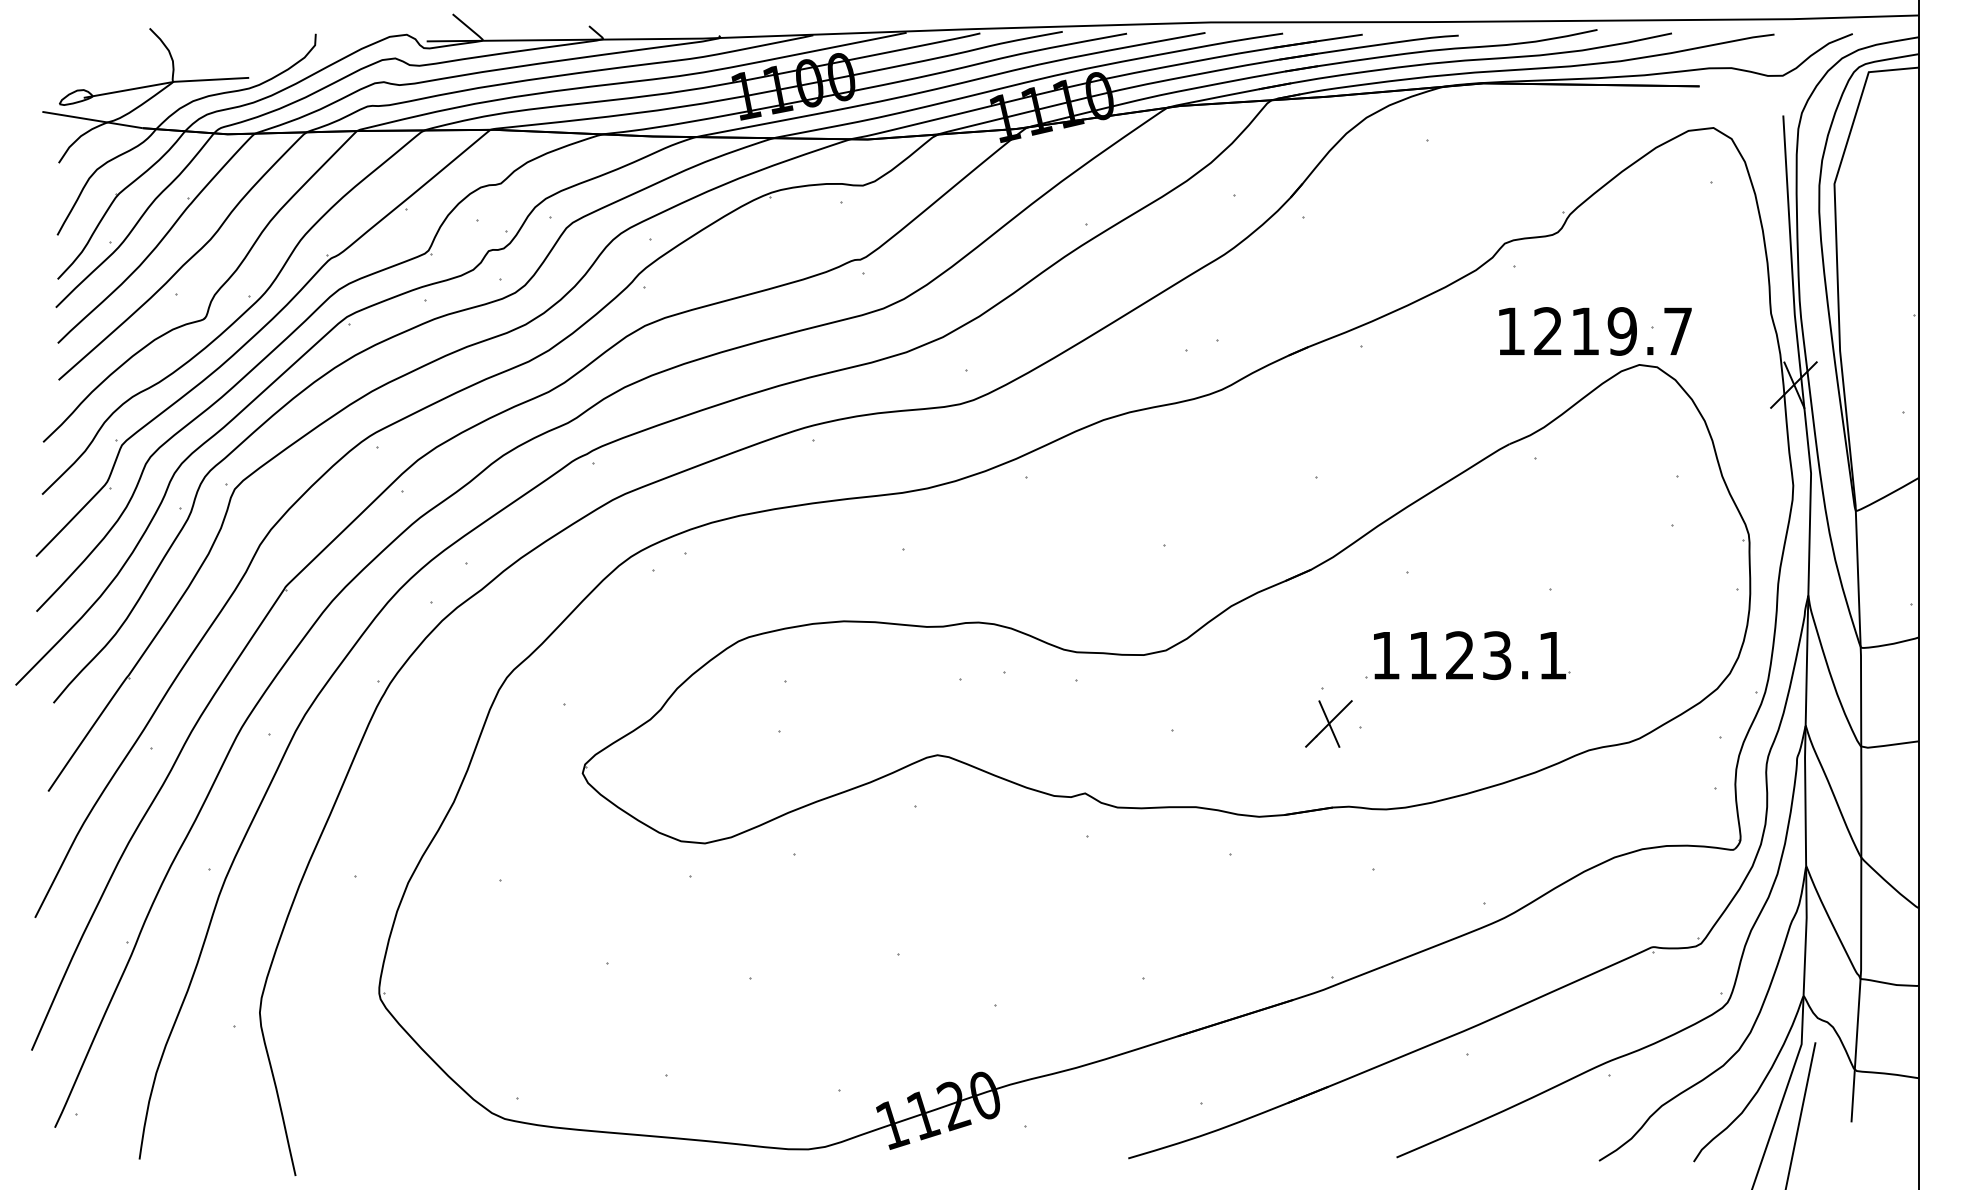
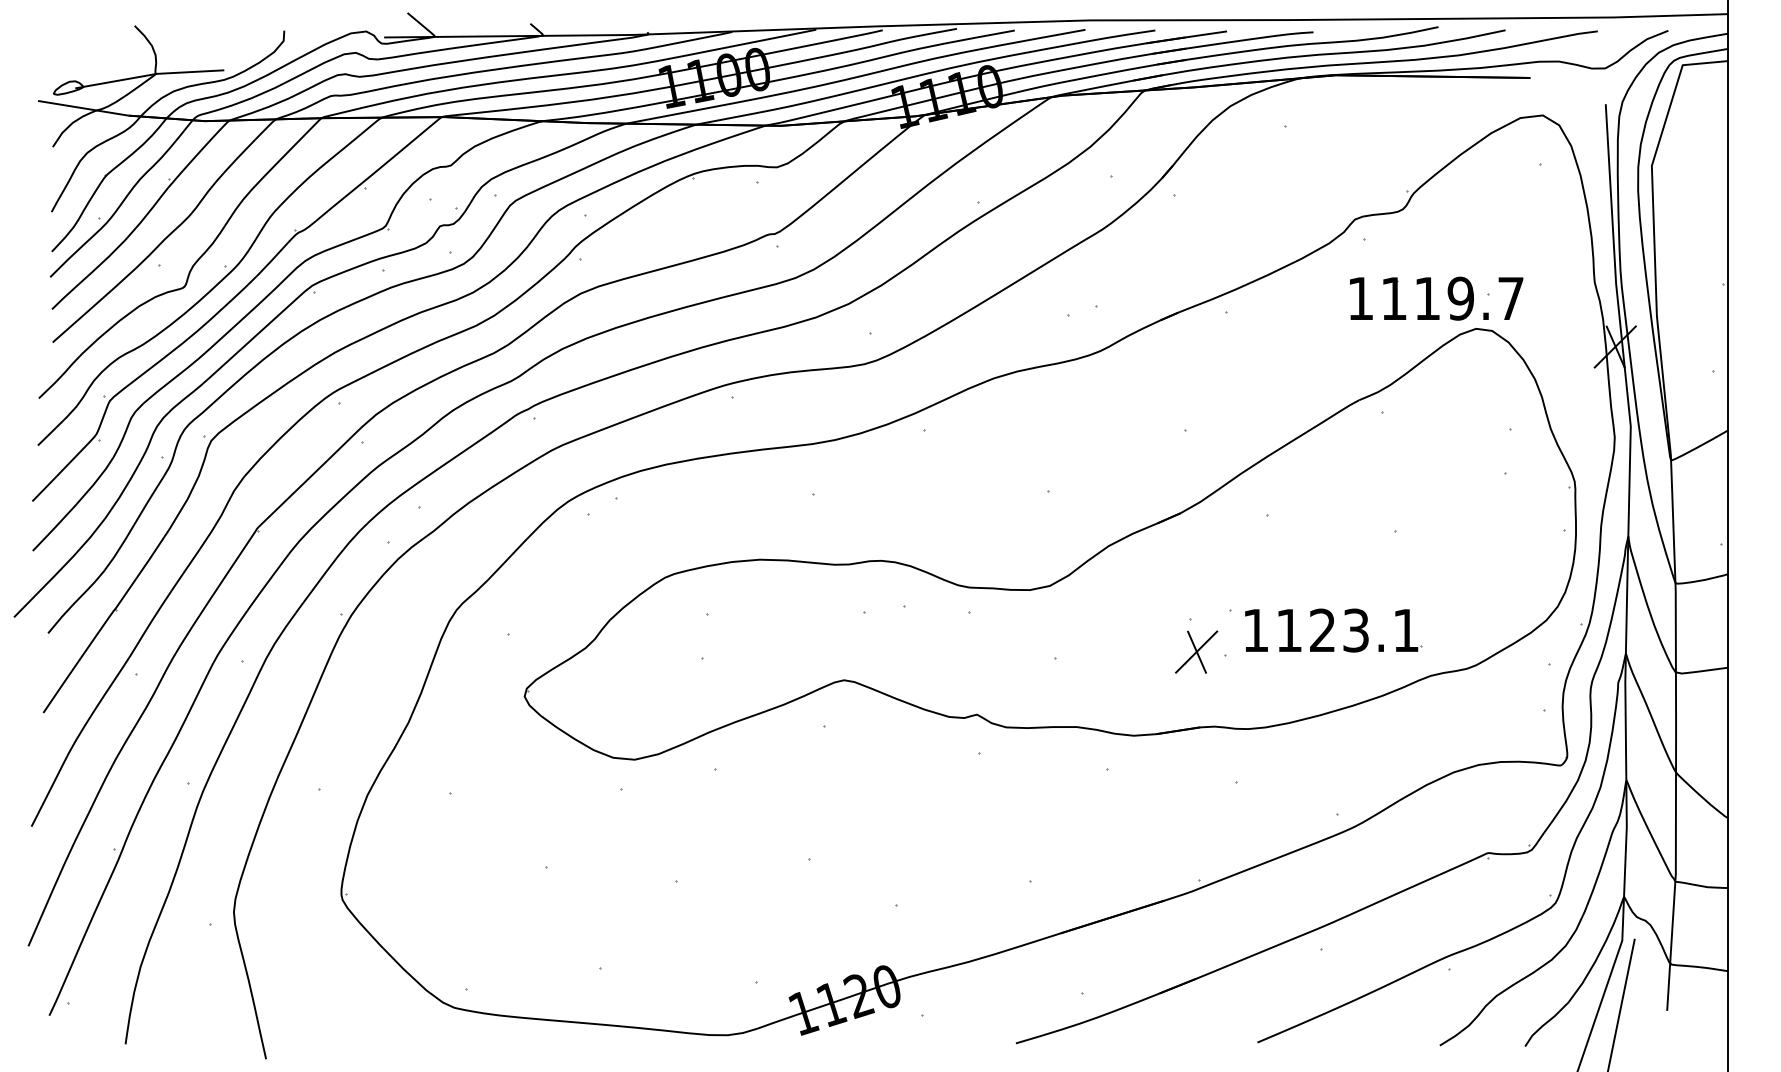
text: (1547, 330) -> (1393, 297), 1219.7 -> 1119.7
part: (1472, 655) -> (1333, 630), moved

